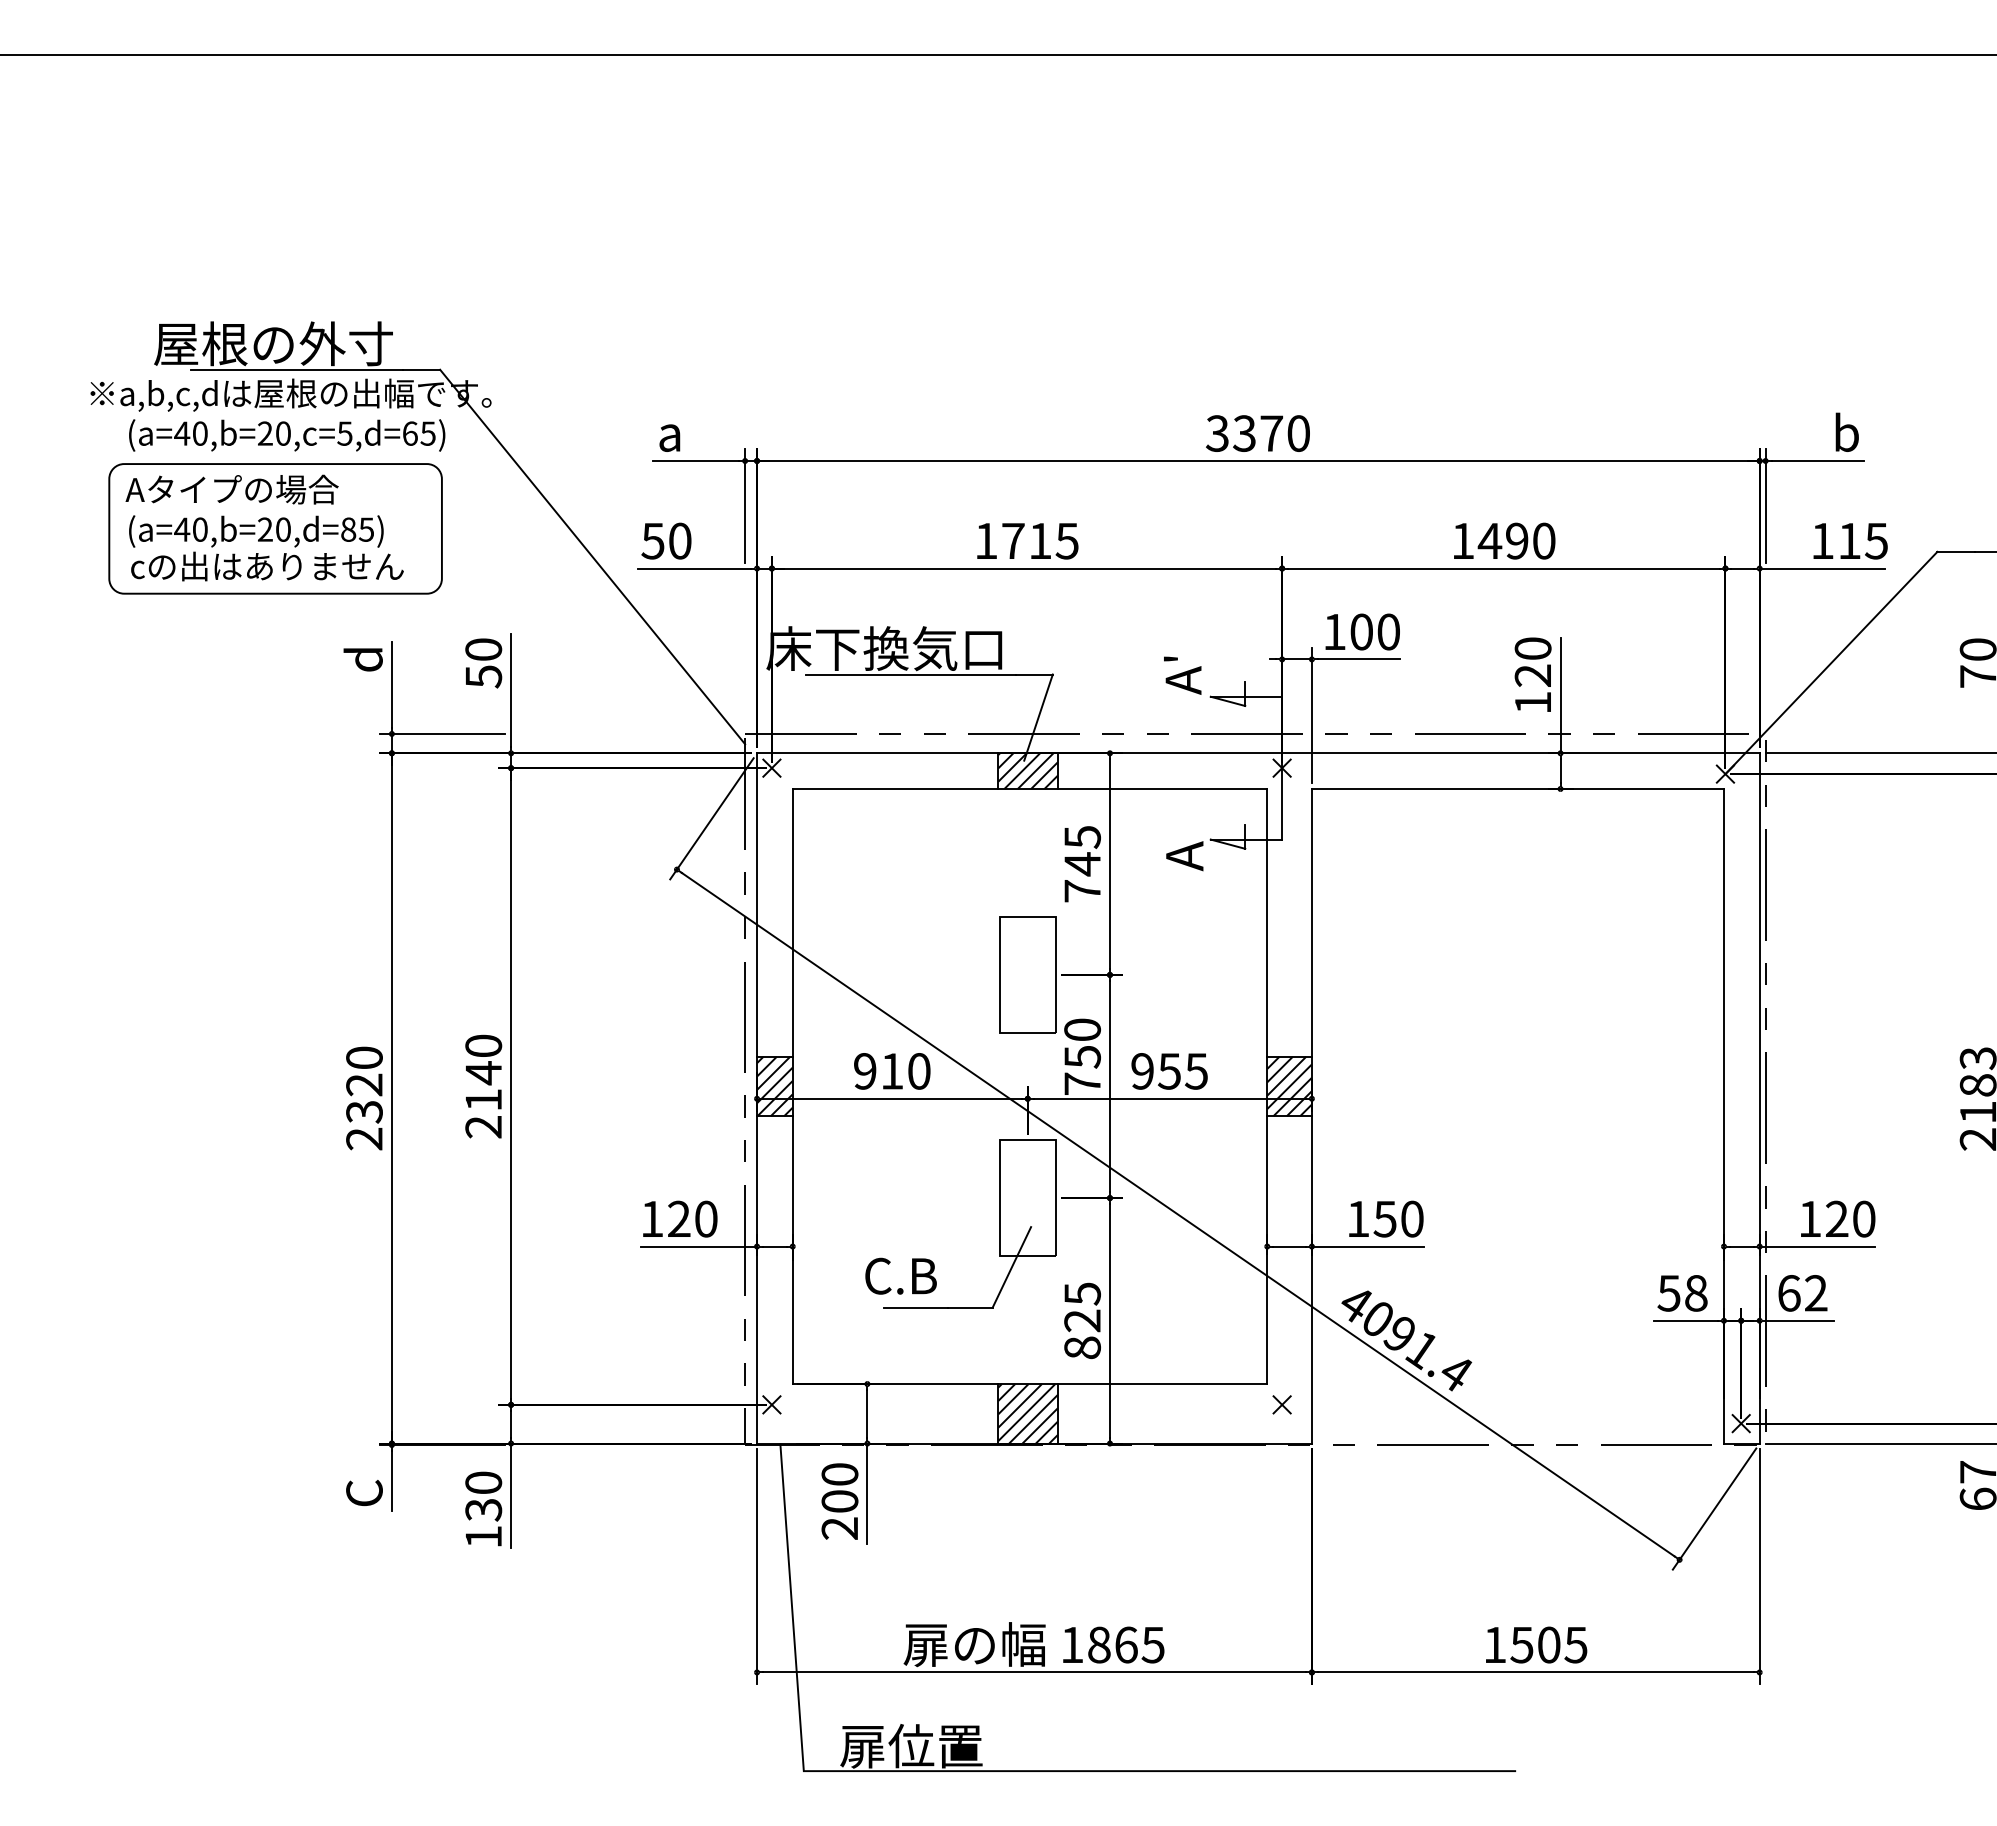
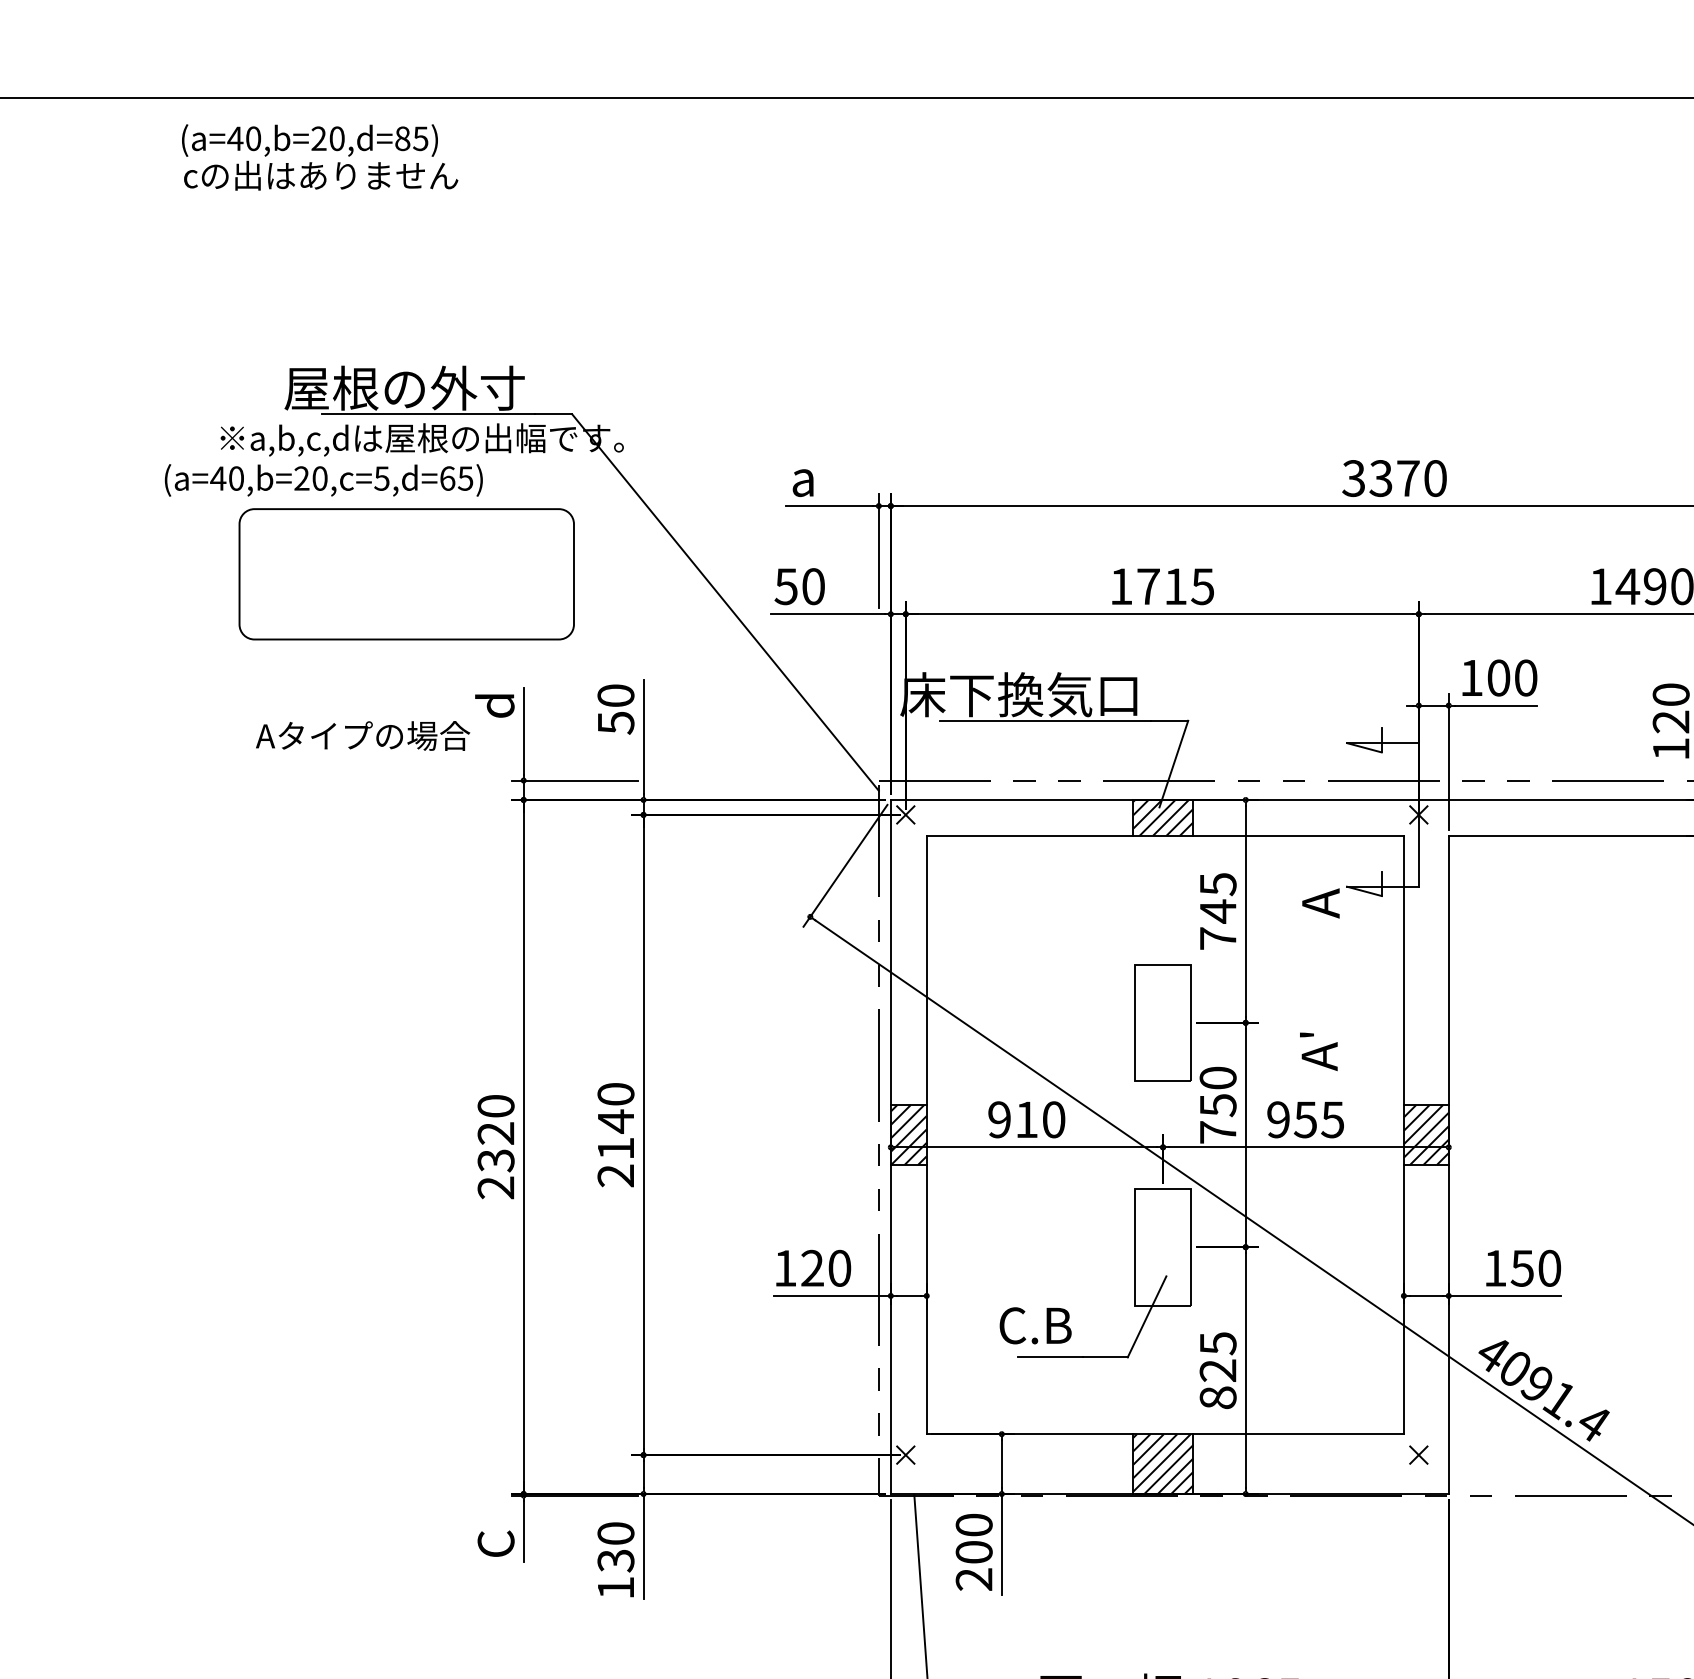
text: (287, 435) -> (324, 480), moved
text: (231, 489) -> (362, 735), moved
text: (266, 548) -> (320, 157), moved
text: (1182, 675) -> (1318, 1051), moved

